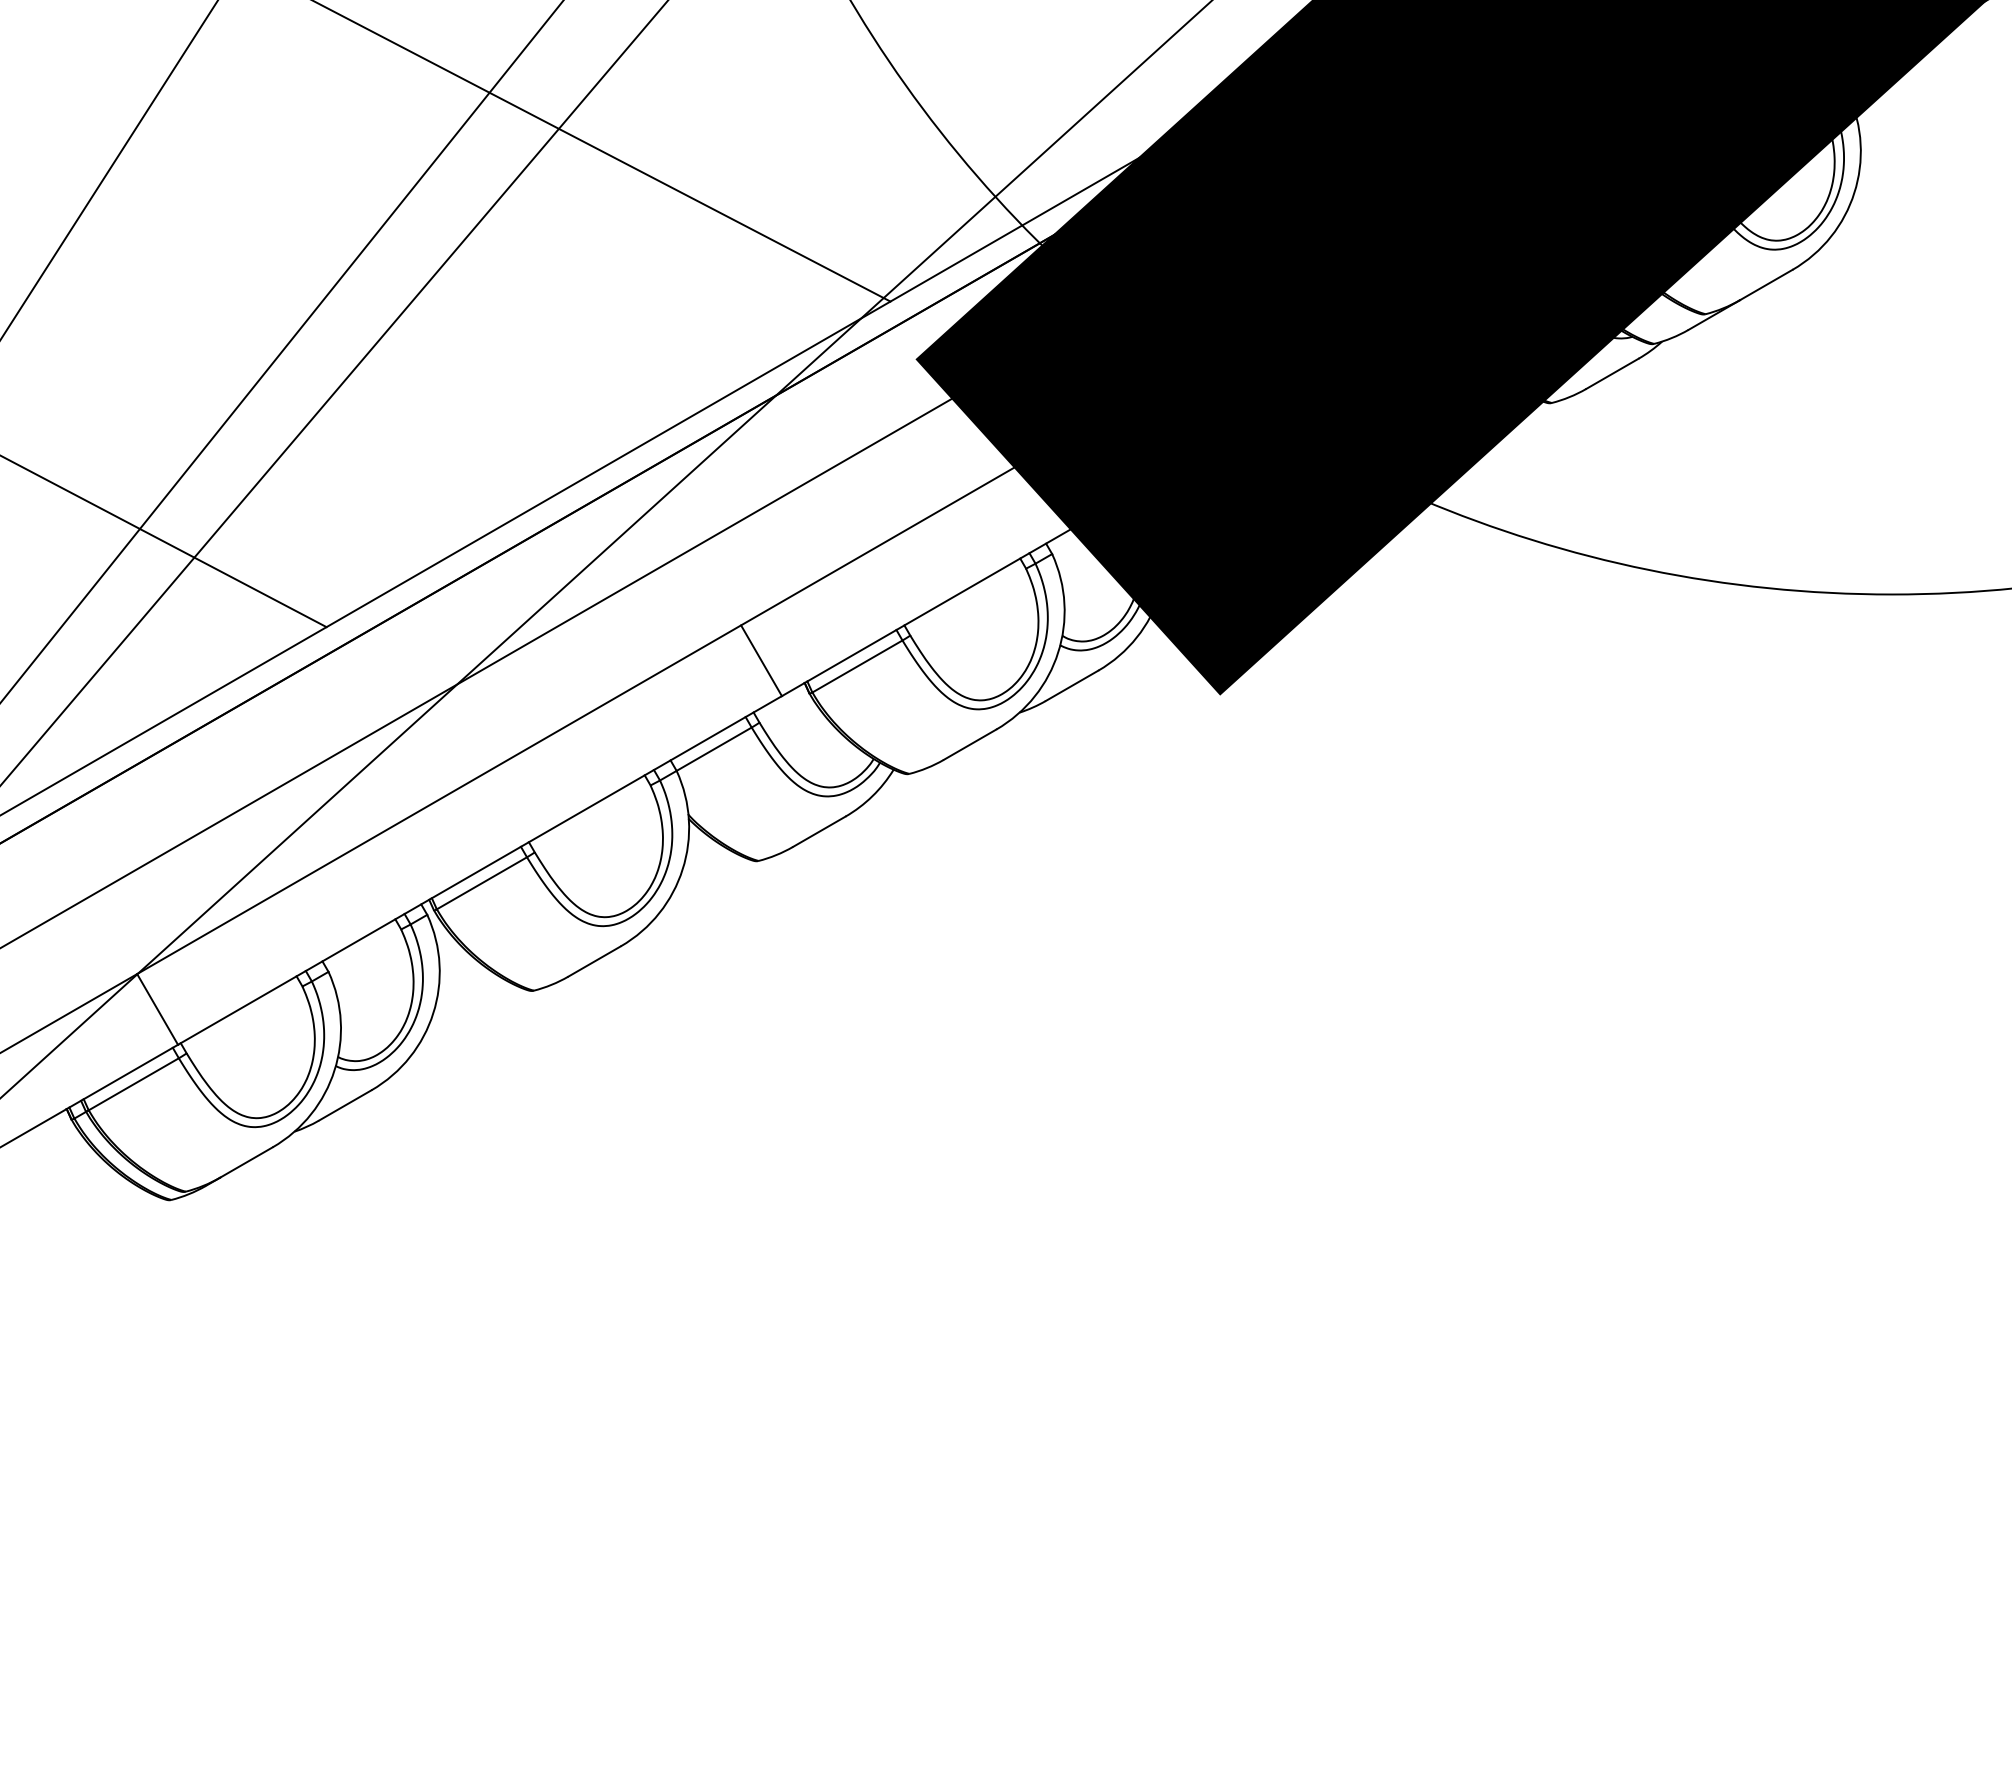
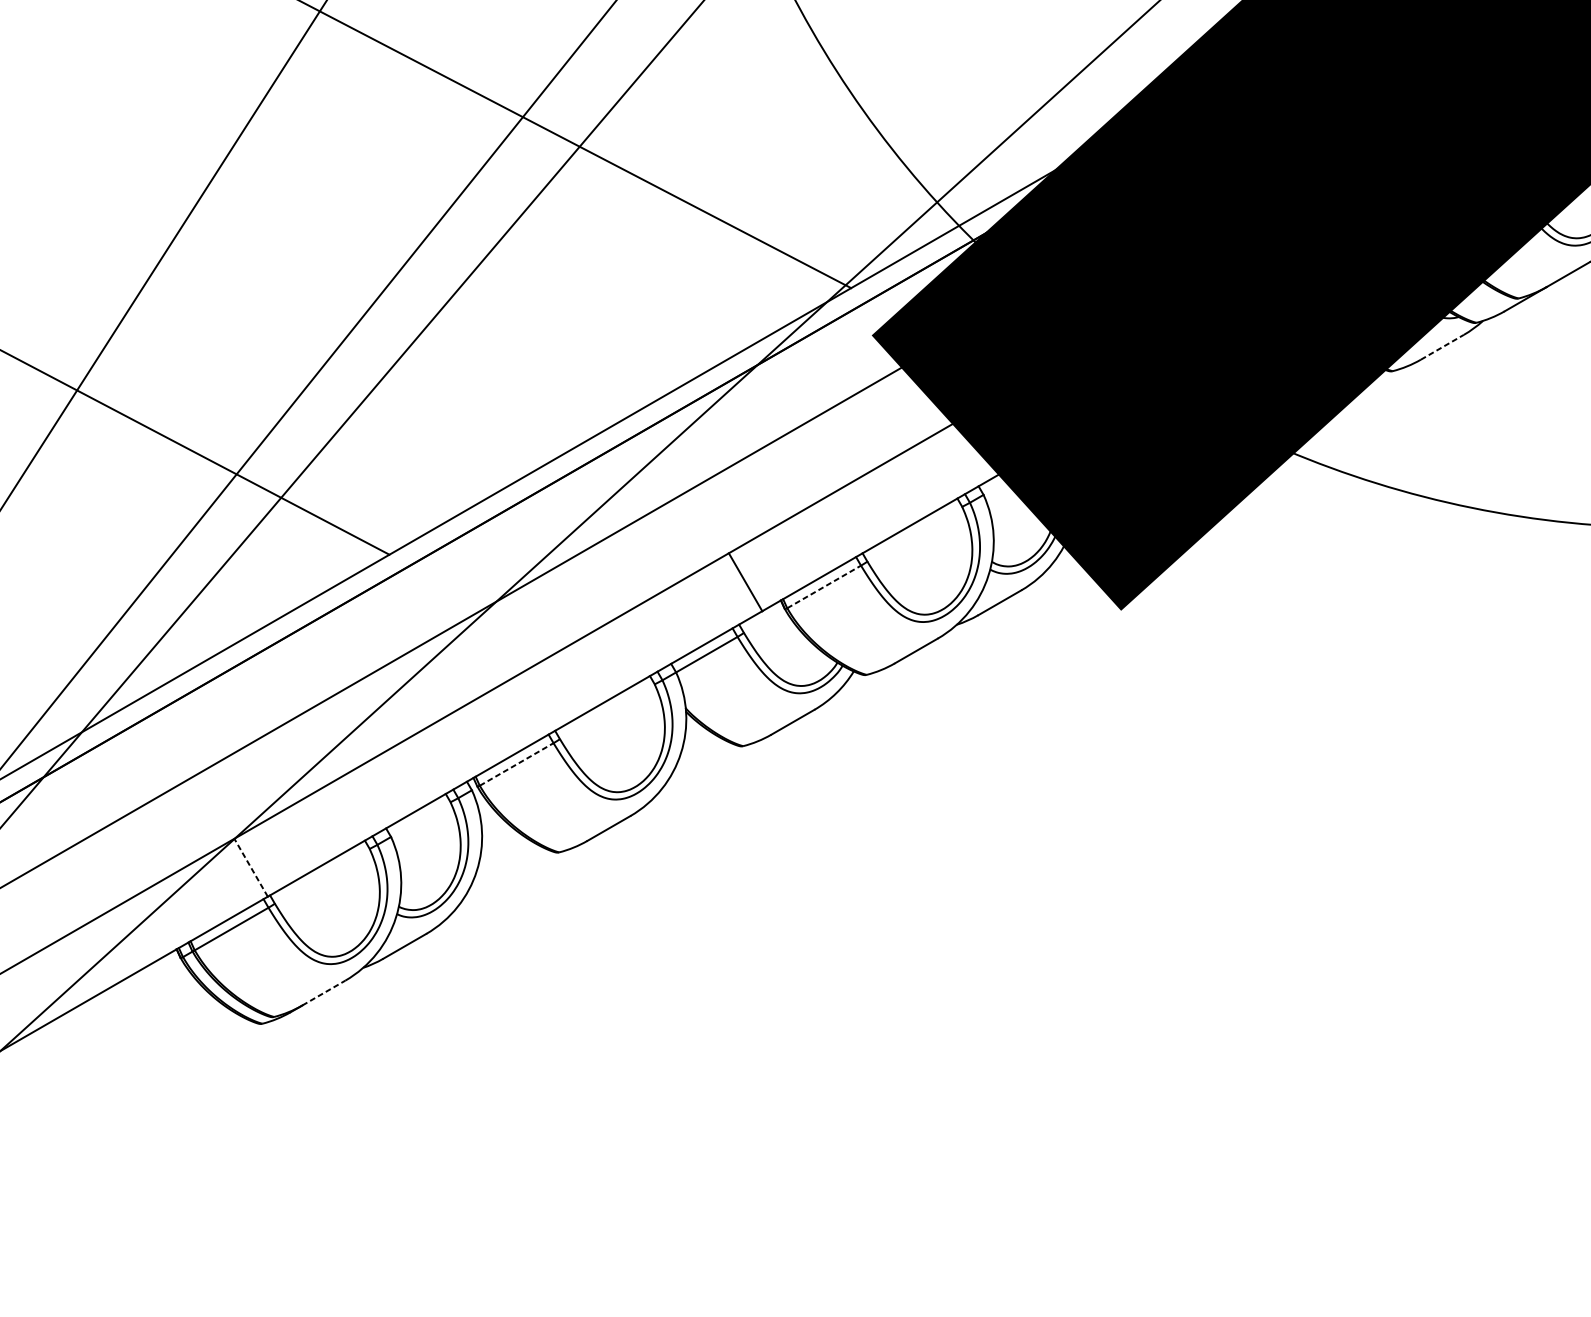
line: (1612, 373) -> (1442, 347), solid -> dashed
line: (857, 666) -> (824, 586), solid -> dashed
line: (482, 883) -> (517, 764), solid -> dashed
line: (157, 1009) -> (251, 867), solid -> dashed
line: (246, 1162) -> (323, 993), solid -> dashed

